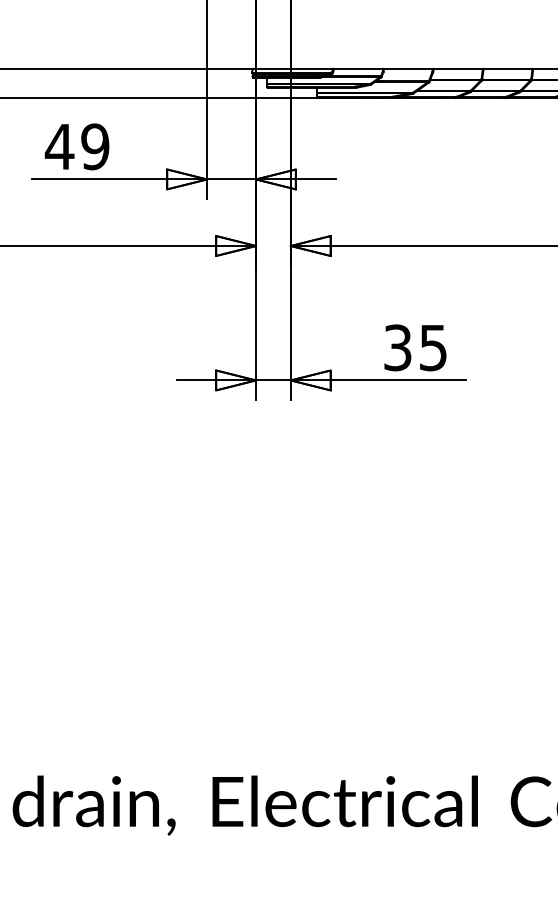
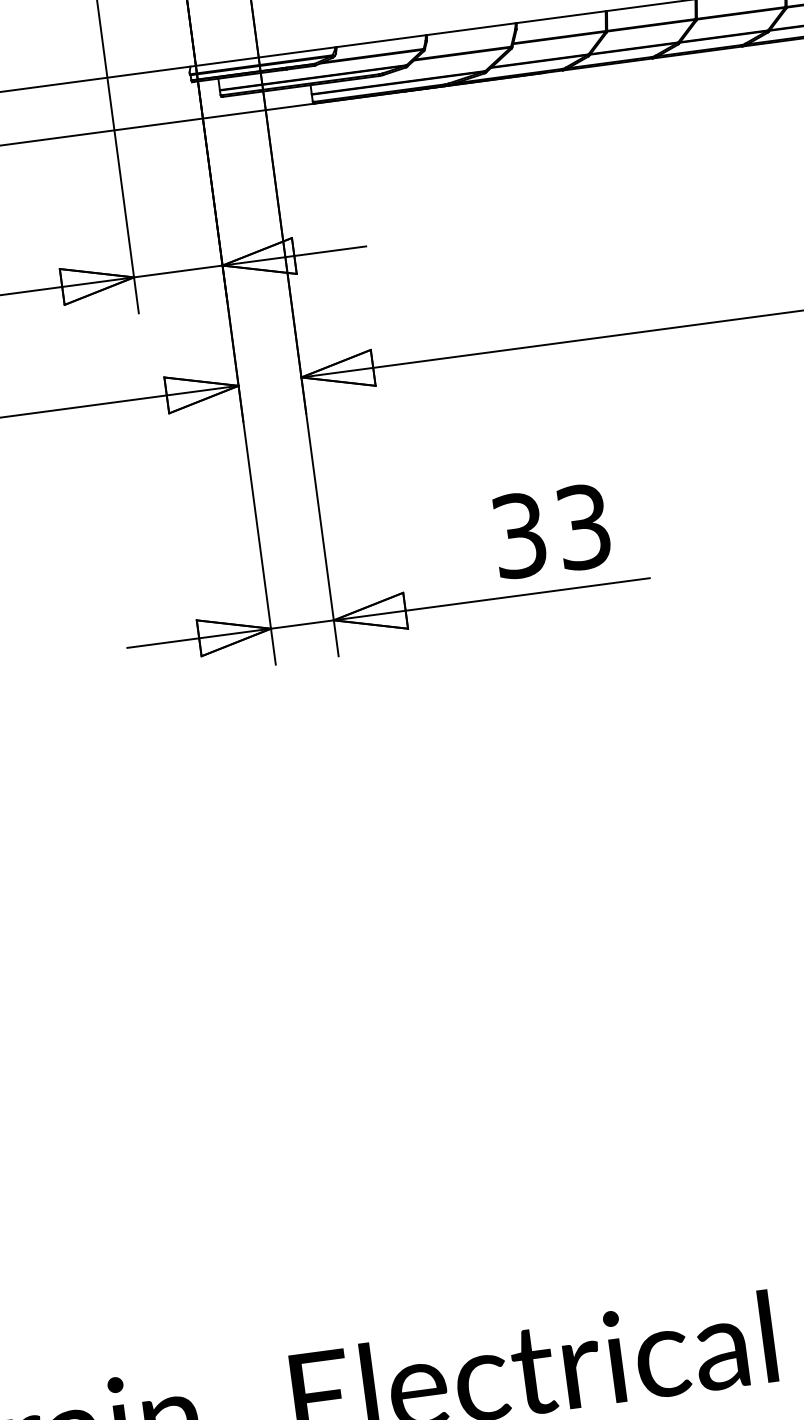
text: (433, 347) -> (583, 526), 35 -> 33

